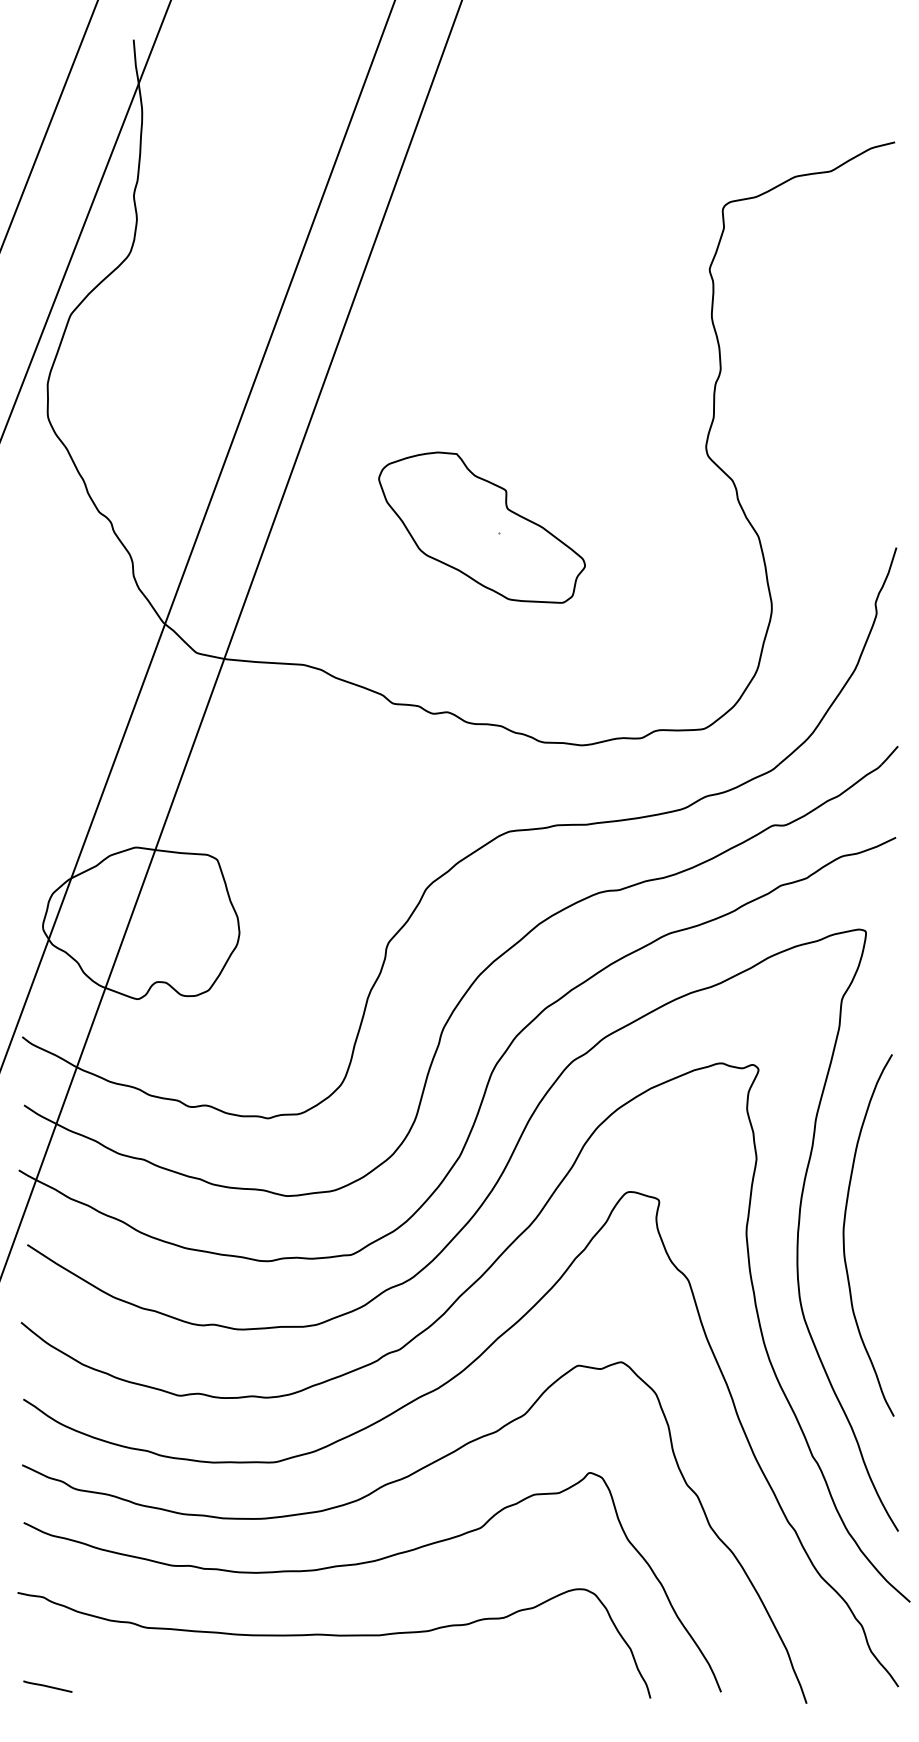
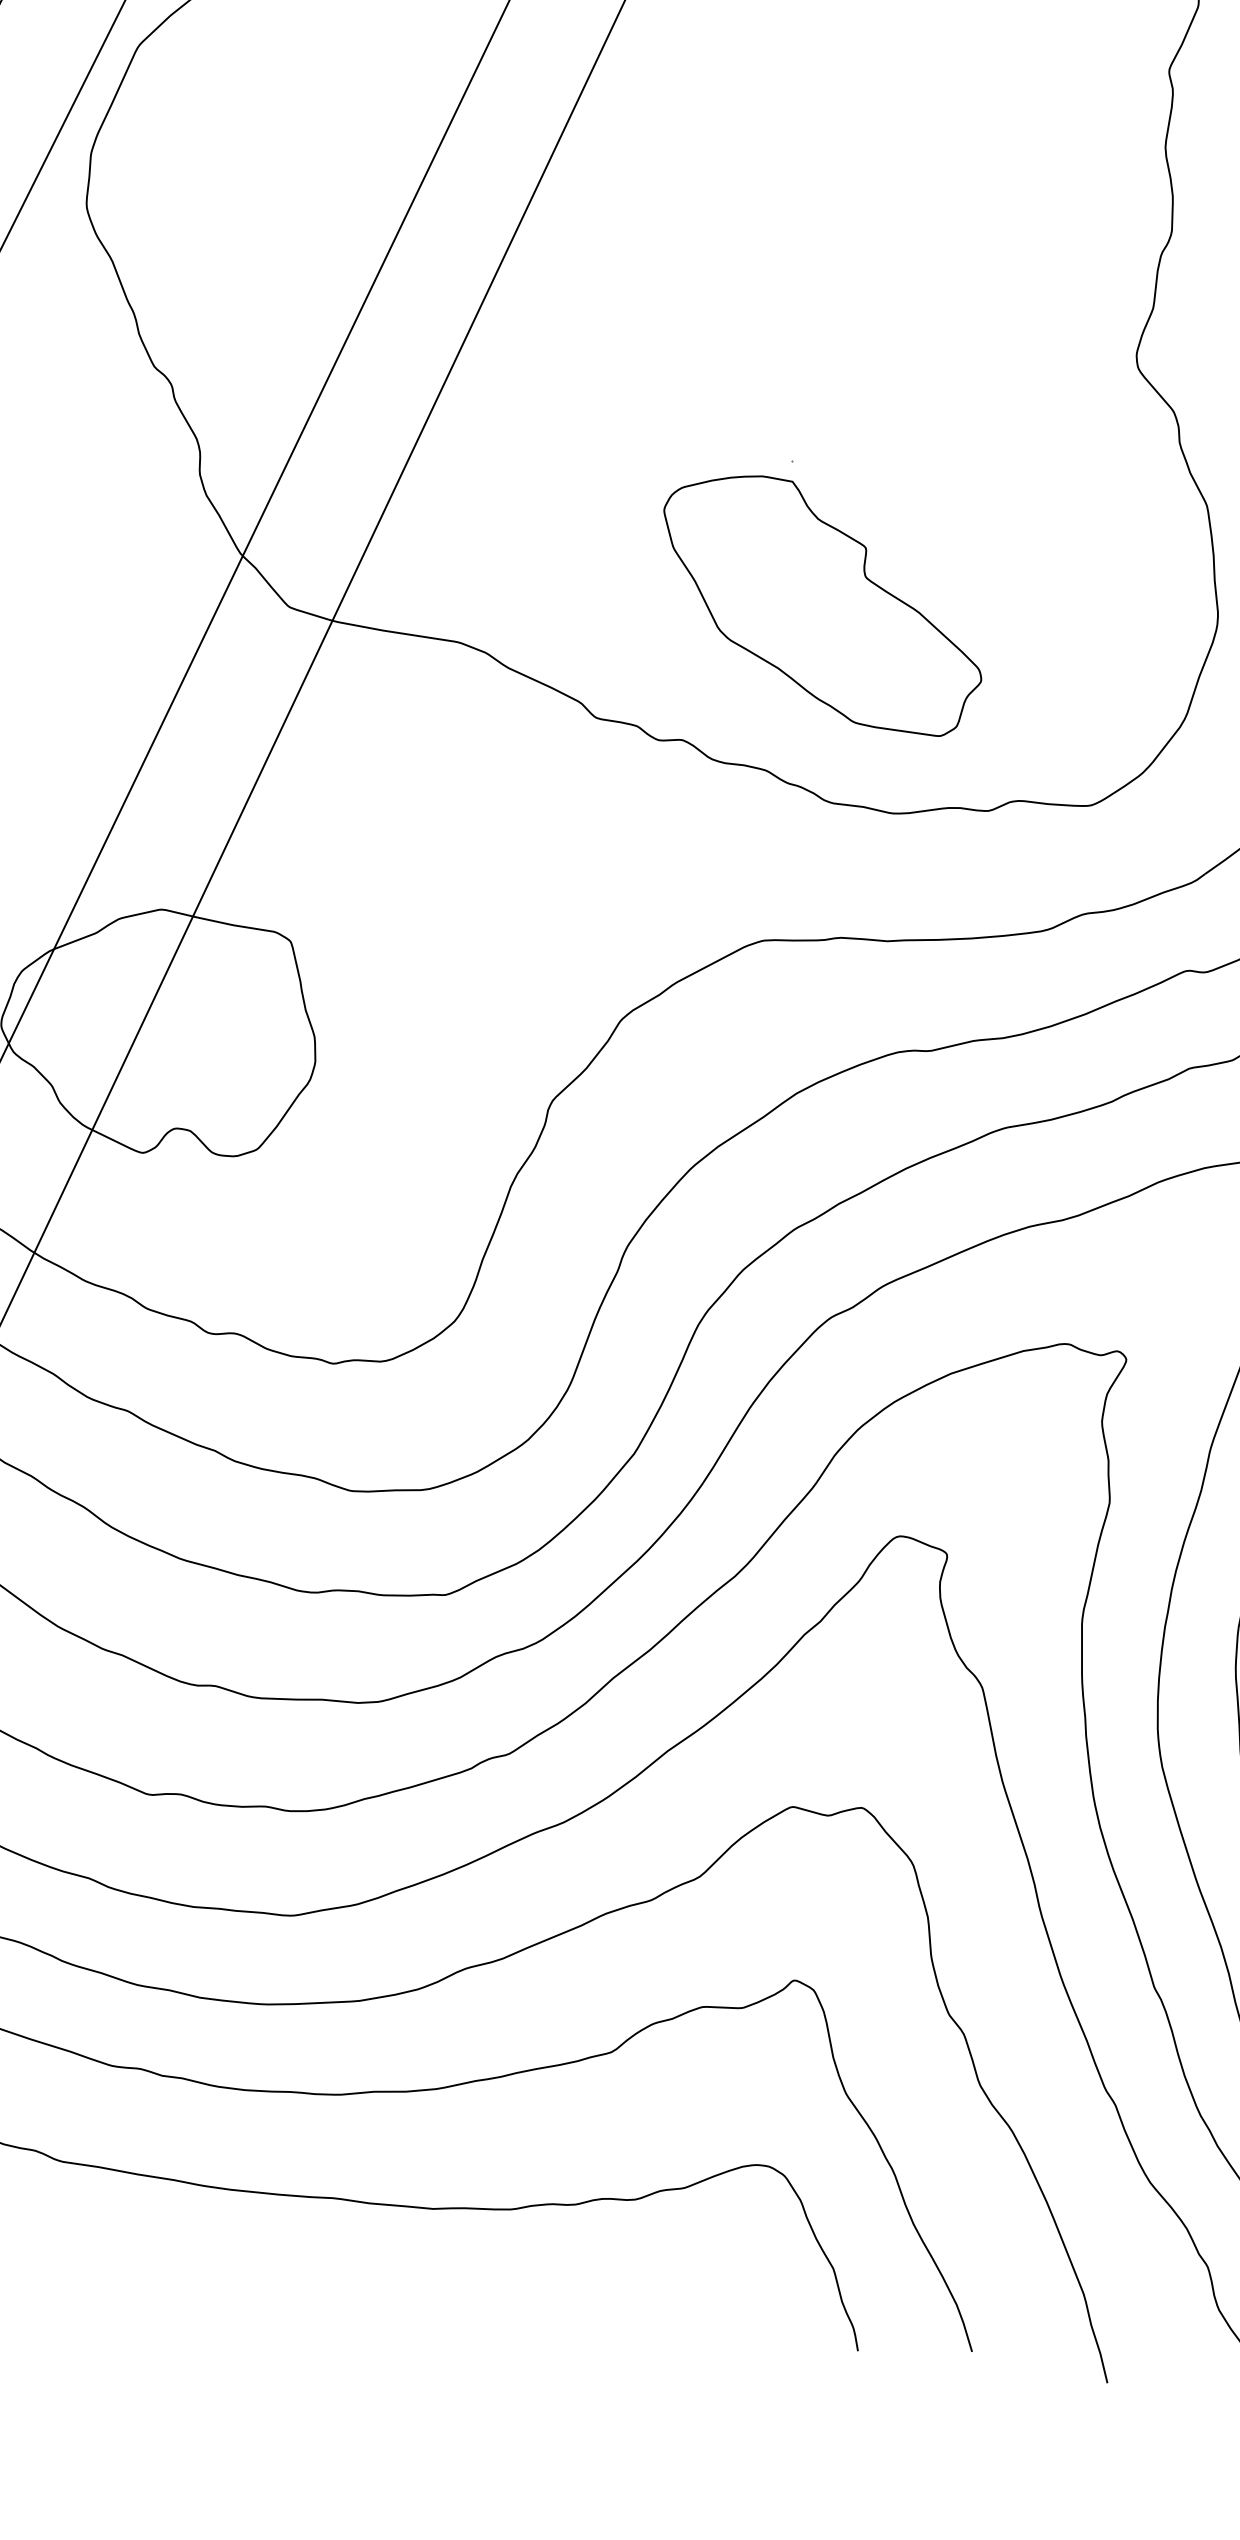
part: (481, 527) -> (821, 603), moved

